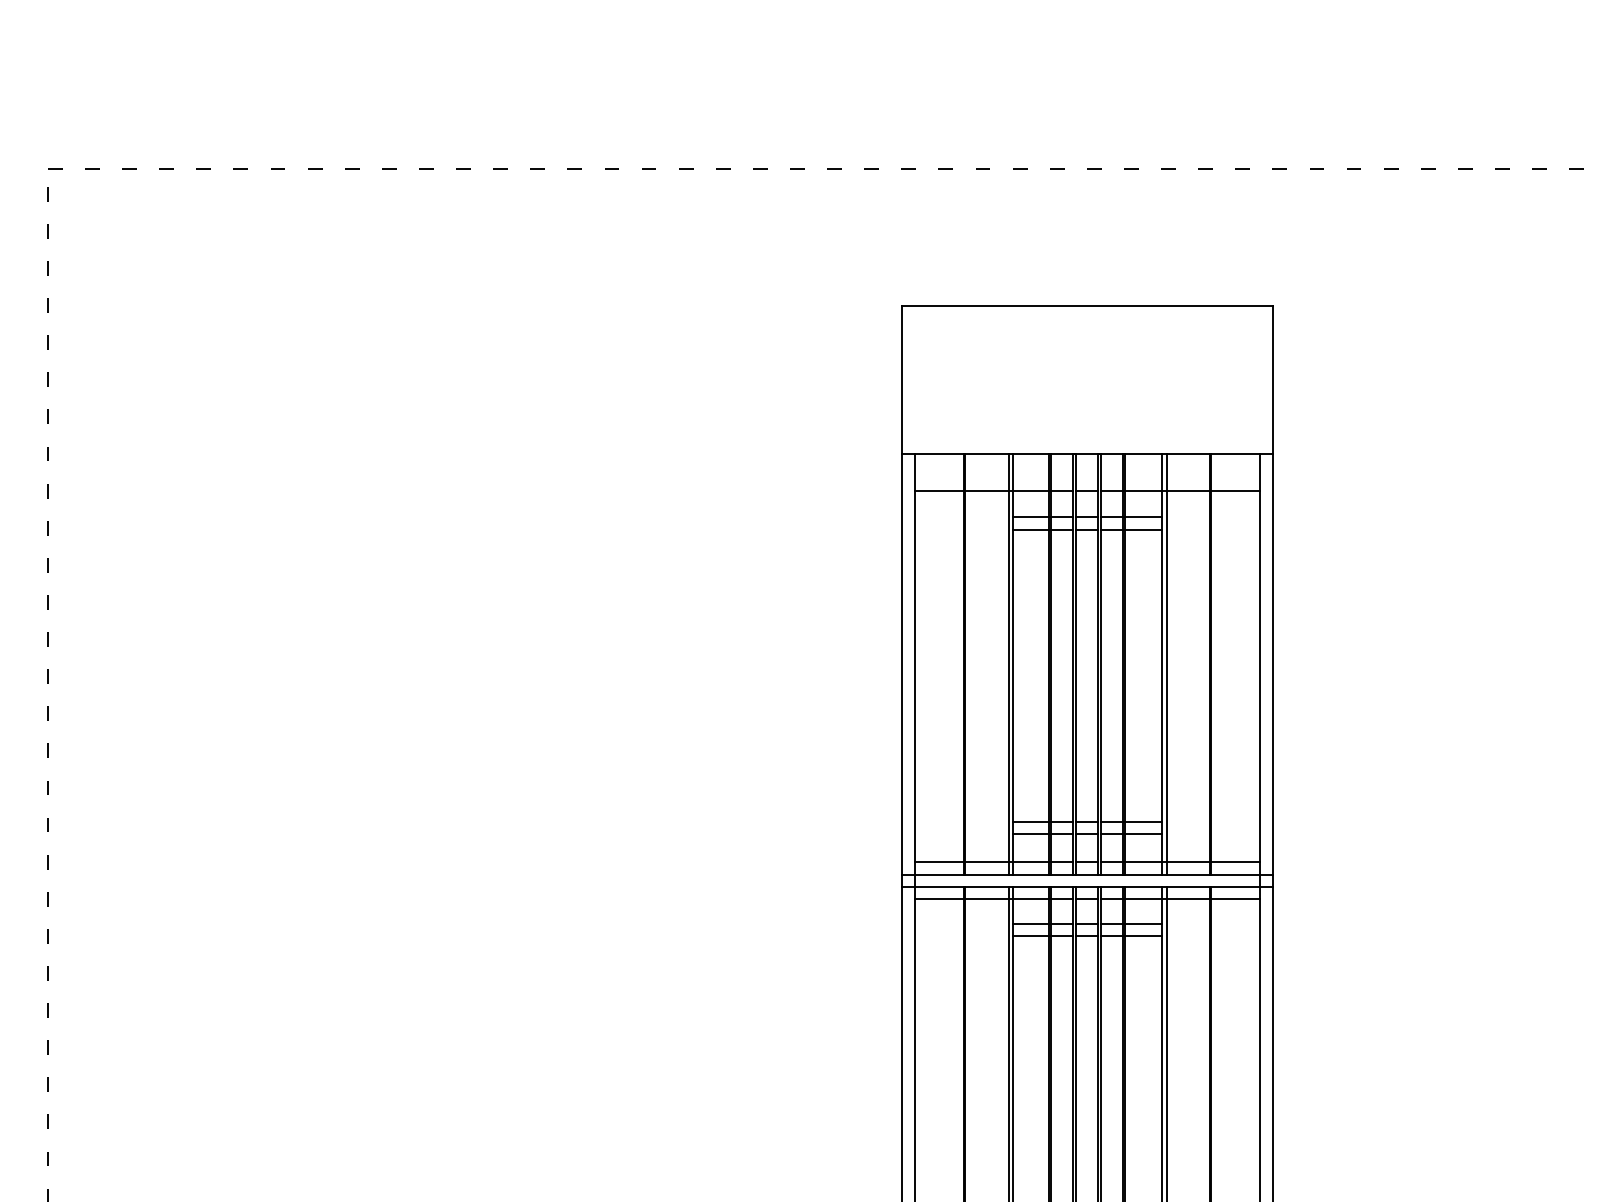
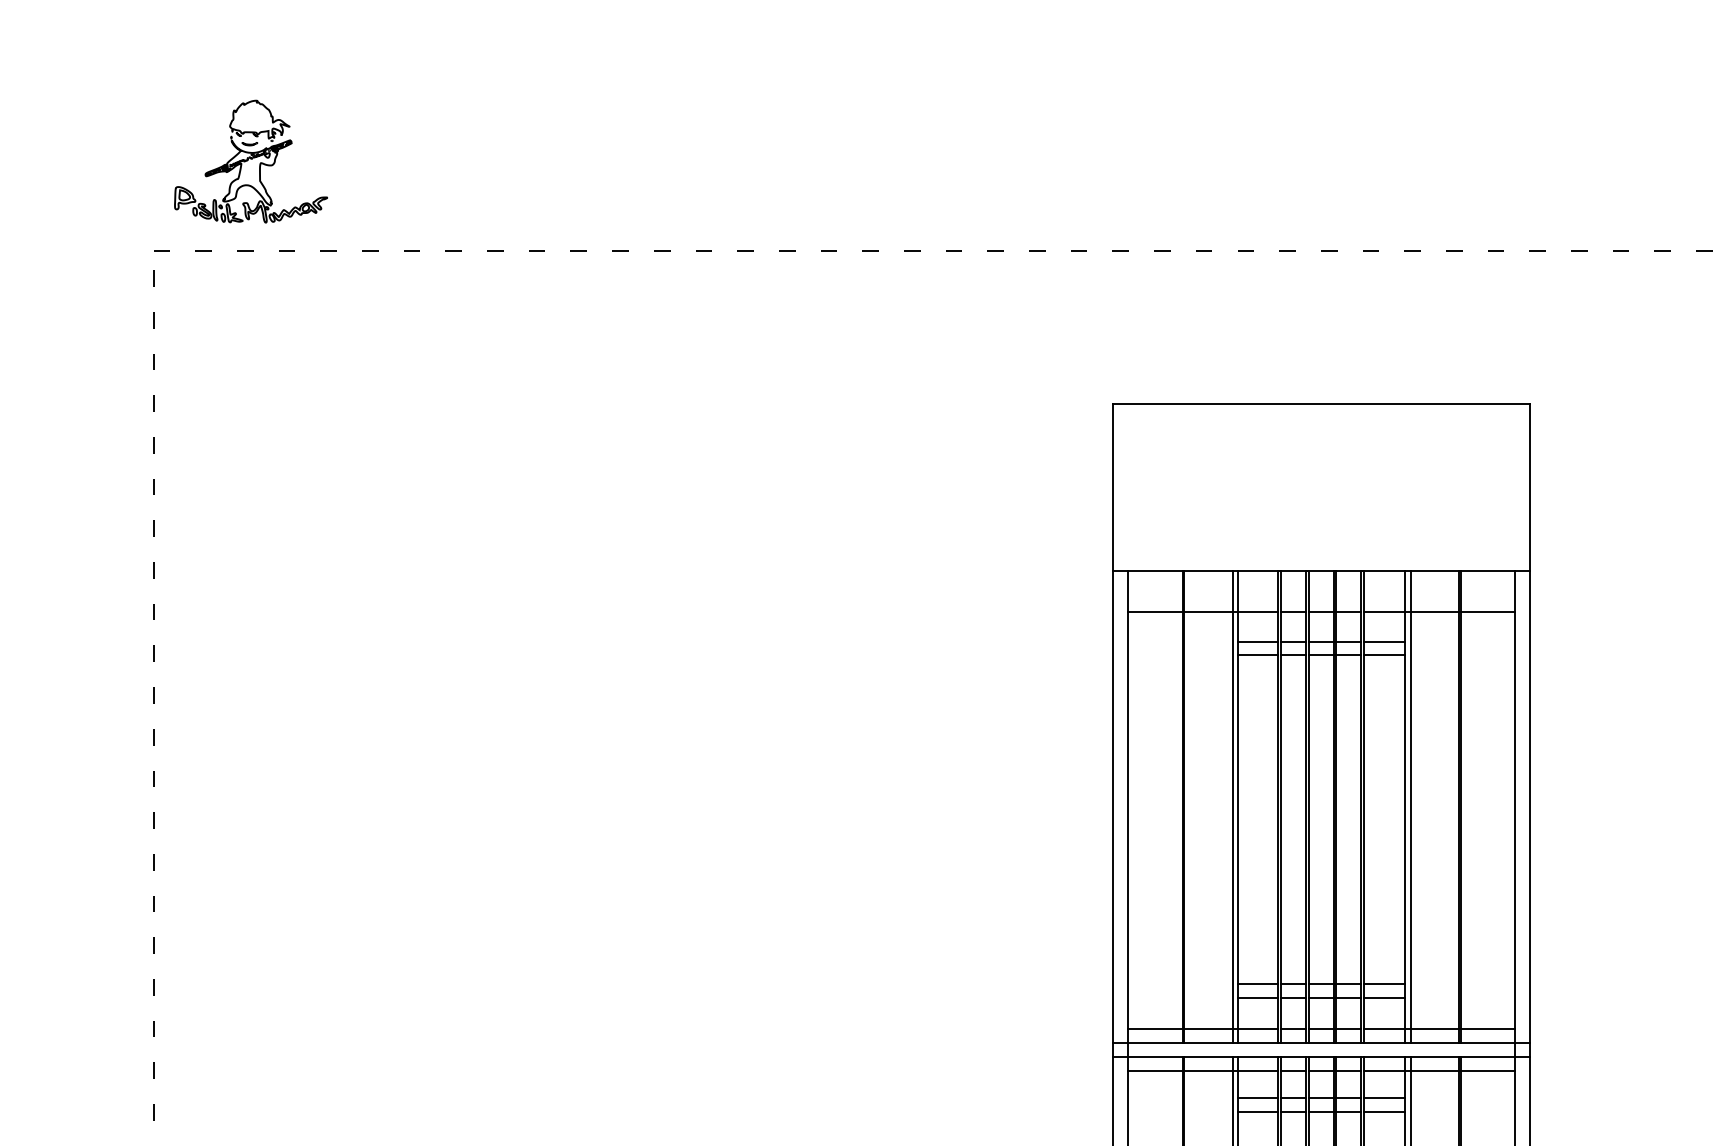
part: (134, 90) -> (250, 161), added

